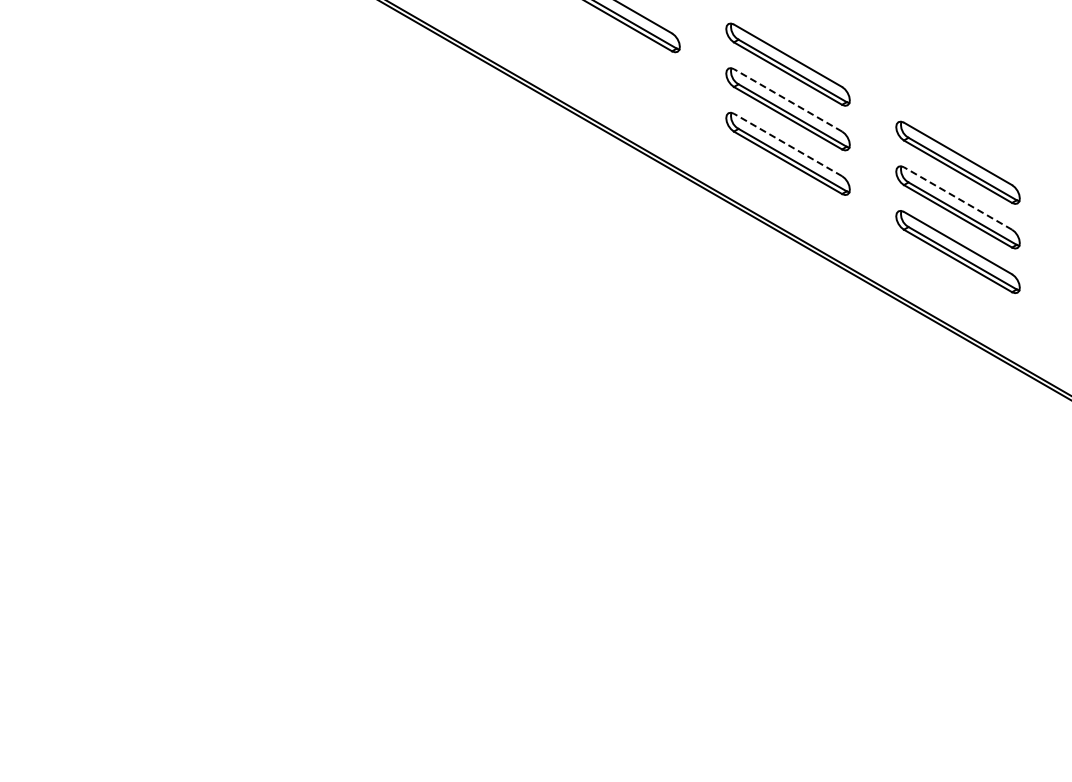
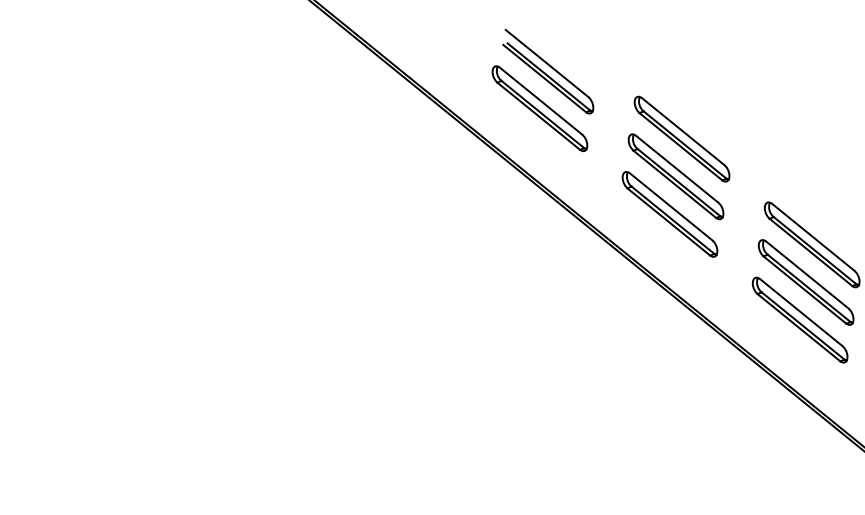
part: (617, 55) -> (539, 108), added
line: (787, 100) -> (676, 169), dashed -> solid
line: (787, 144) -> (670, 206), dashed -> solid
line: (957, 198) -> (806, 274), dashed -> solid

